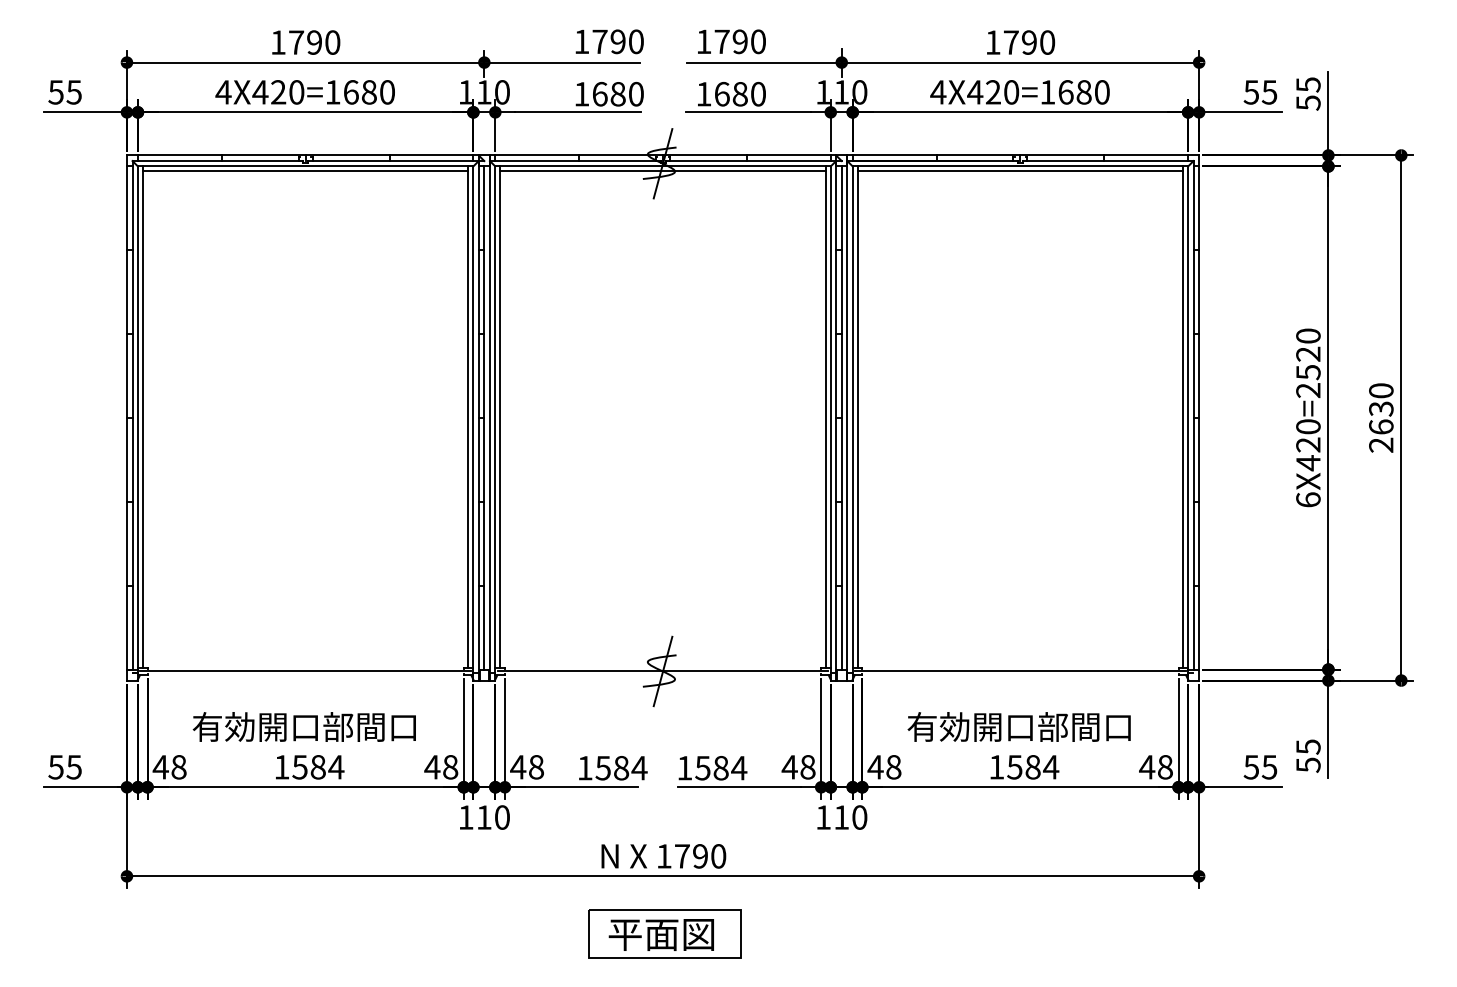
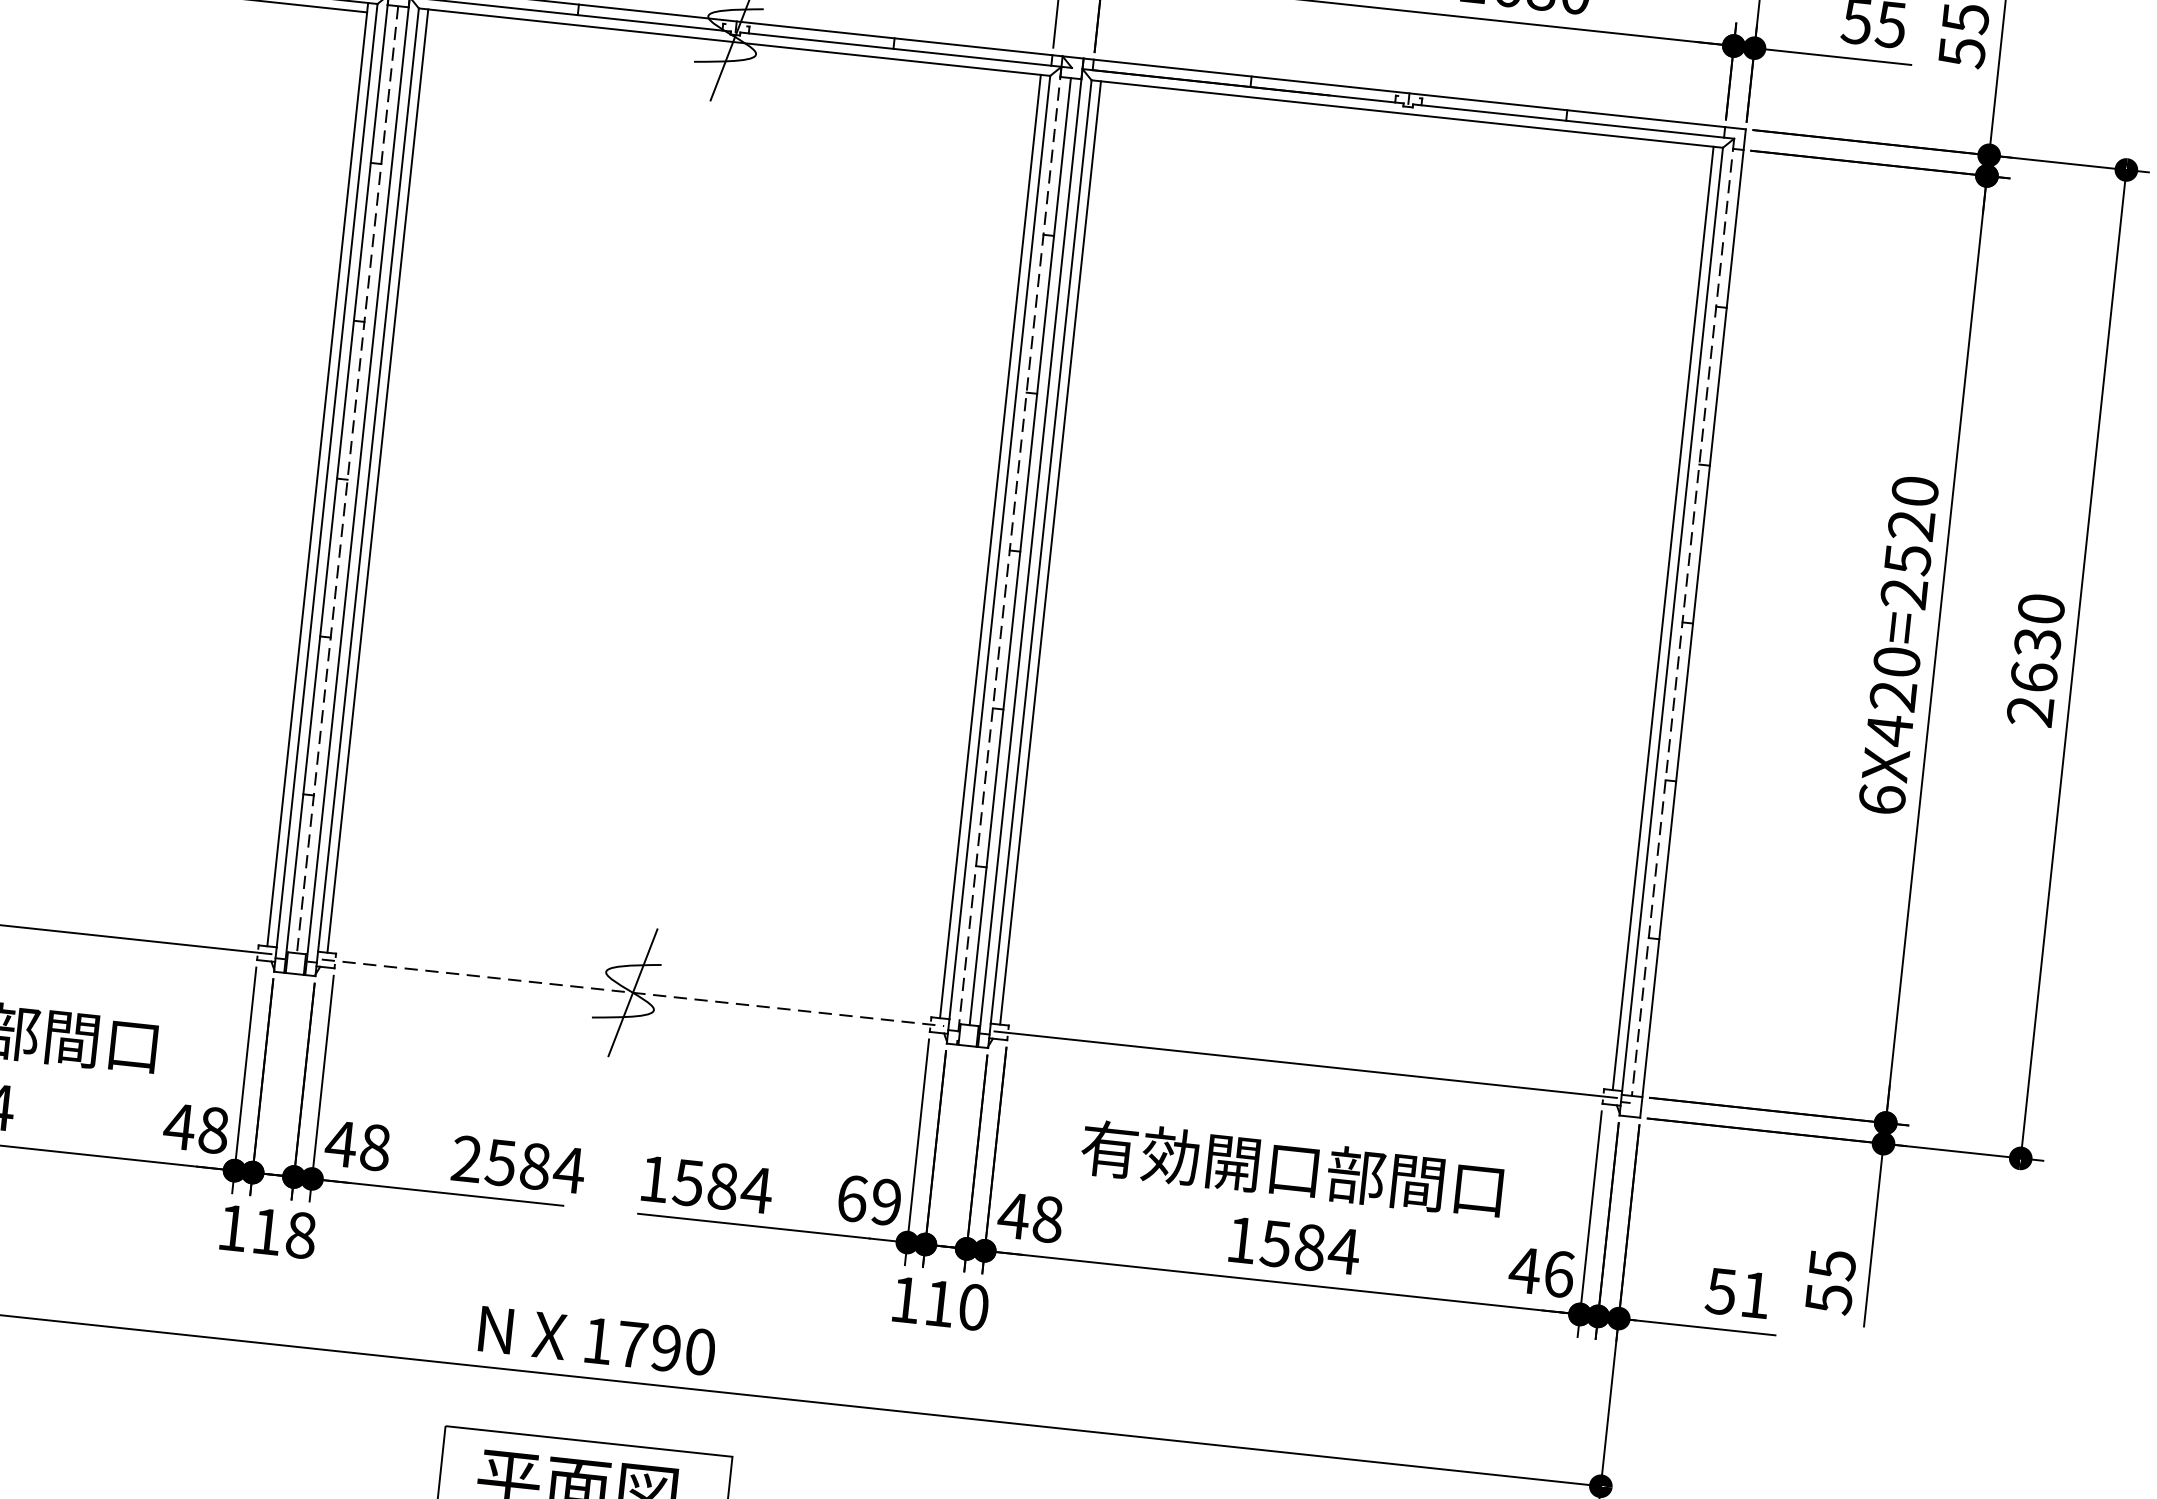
line: (662, 171) -> (732, 51), removed
line: (1020, 171) -> (1406, 123), removed
line: (1193, 415) -> (1682, 617), solid -> dashed
line: (484, 418) -> (347, 480), solid -> dashed
line: (836, 420) -> (1009, 555), solid -> dashed
line: (663, 671) -> (633, 992), solid -> dashed
text: (584, 767) -> (465, 1157), 1584 -> 2584
text: (798, 767) -> (868, 1200), 48 -> 69
text: (1165, 767) -> (1559, 1274), 48 -> 46
text: (1269, 767) -> (1755, 1295), 55 -> 51
text: (502, 817) -> (301, 1235), 110 -> 118

